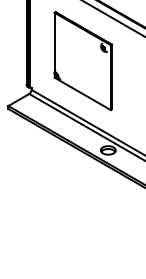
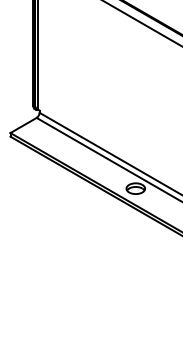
part: (82, 61) -> (103, 77), removed

